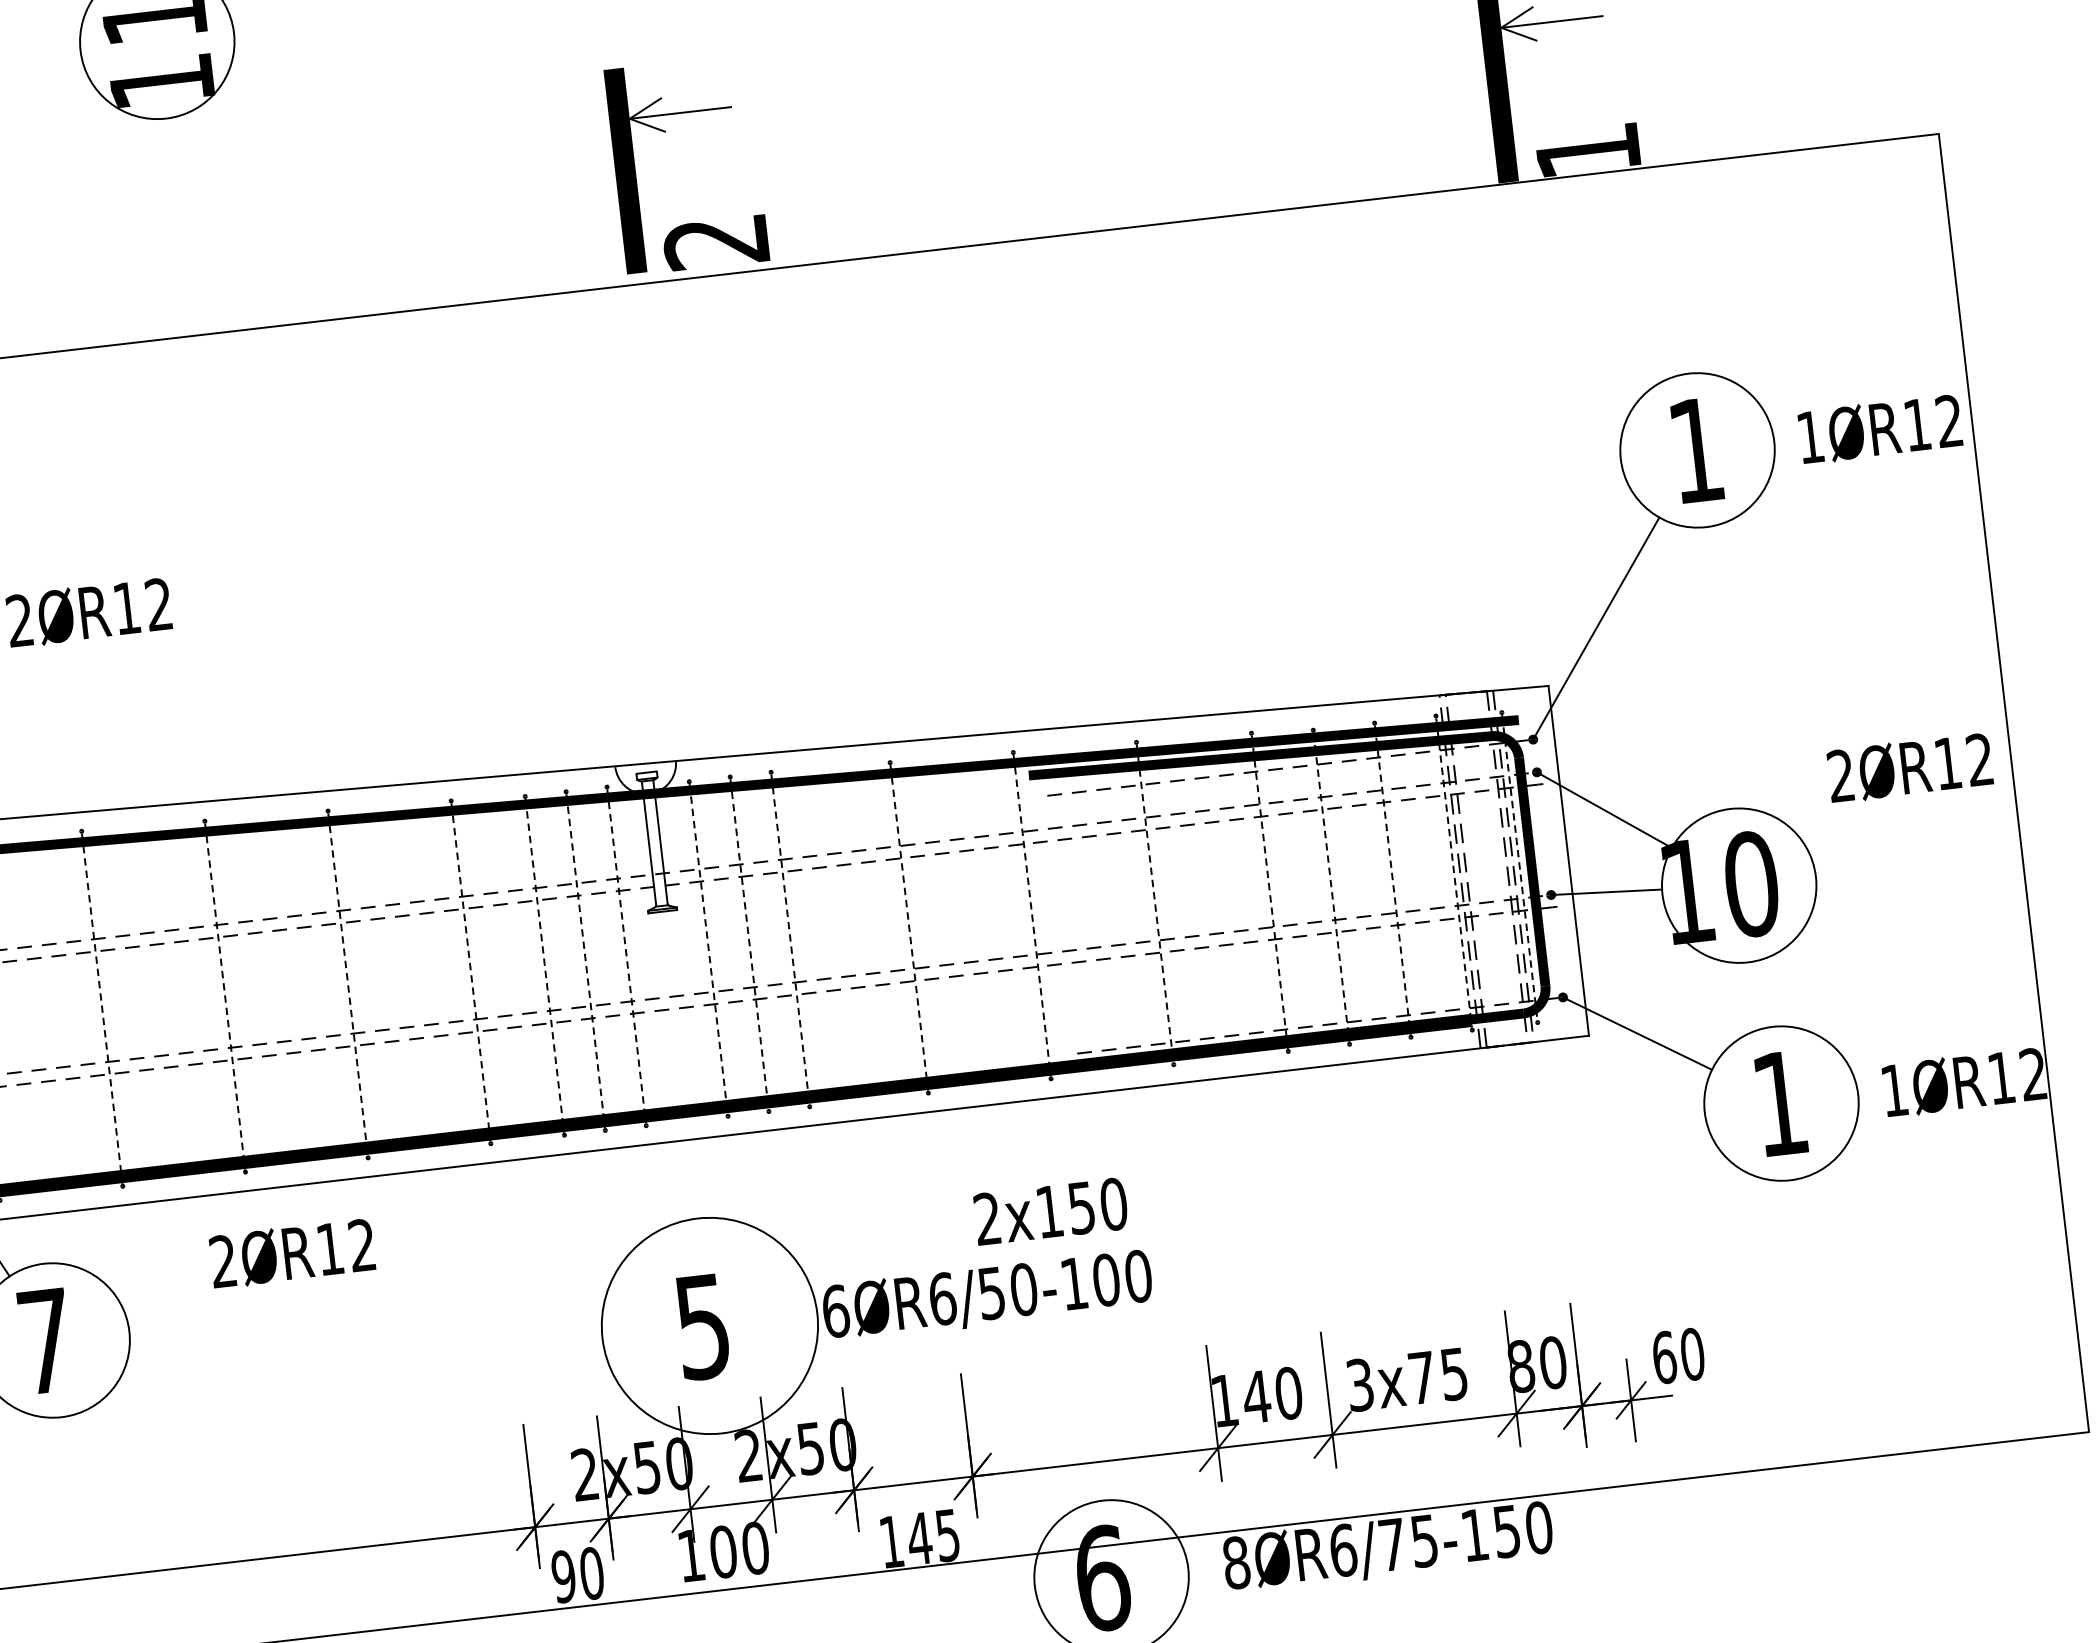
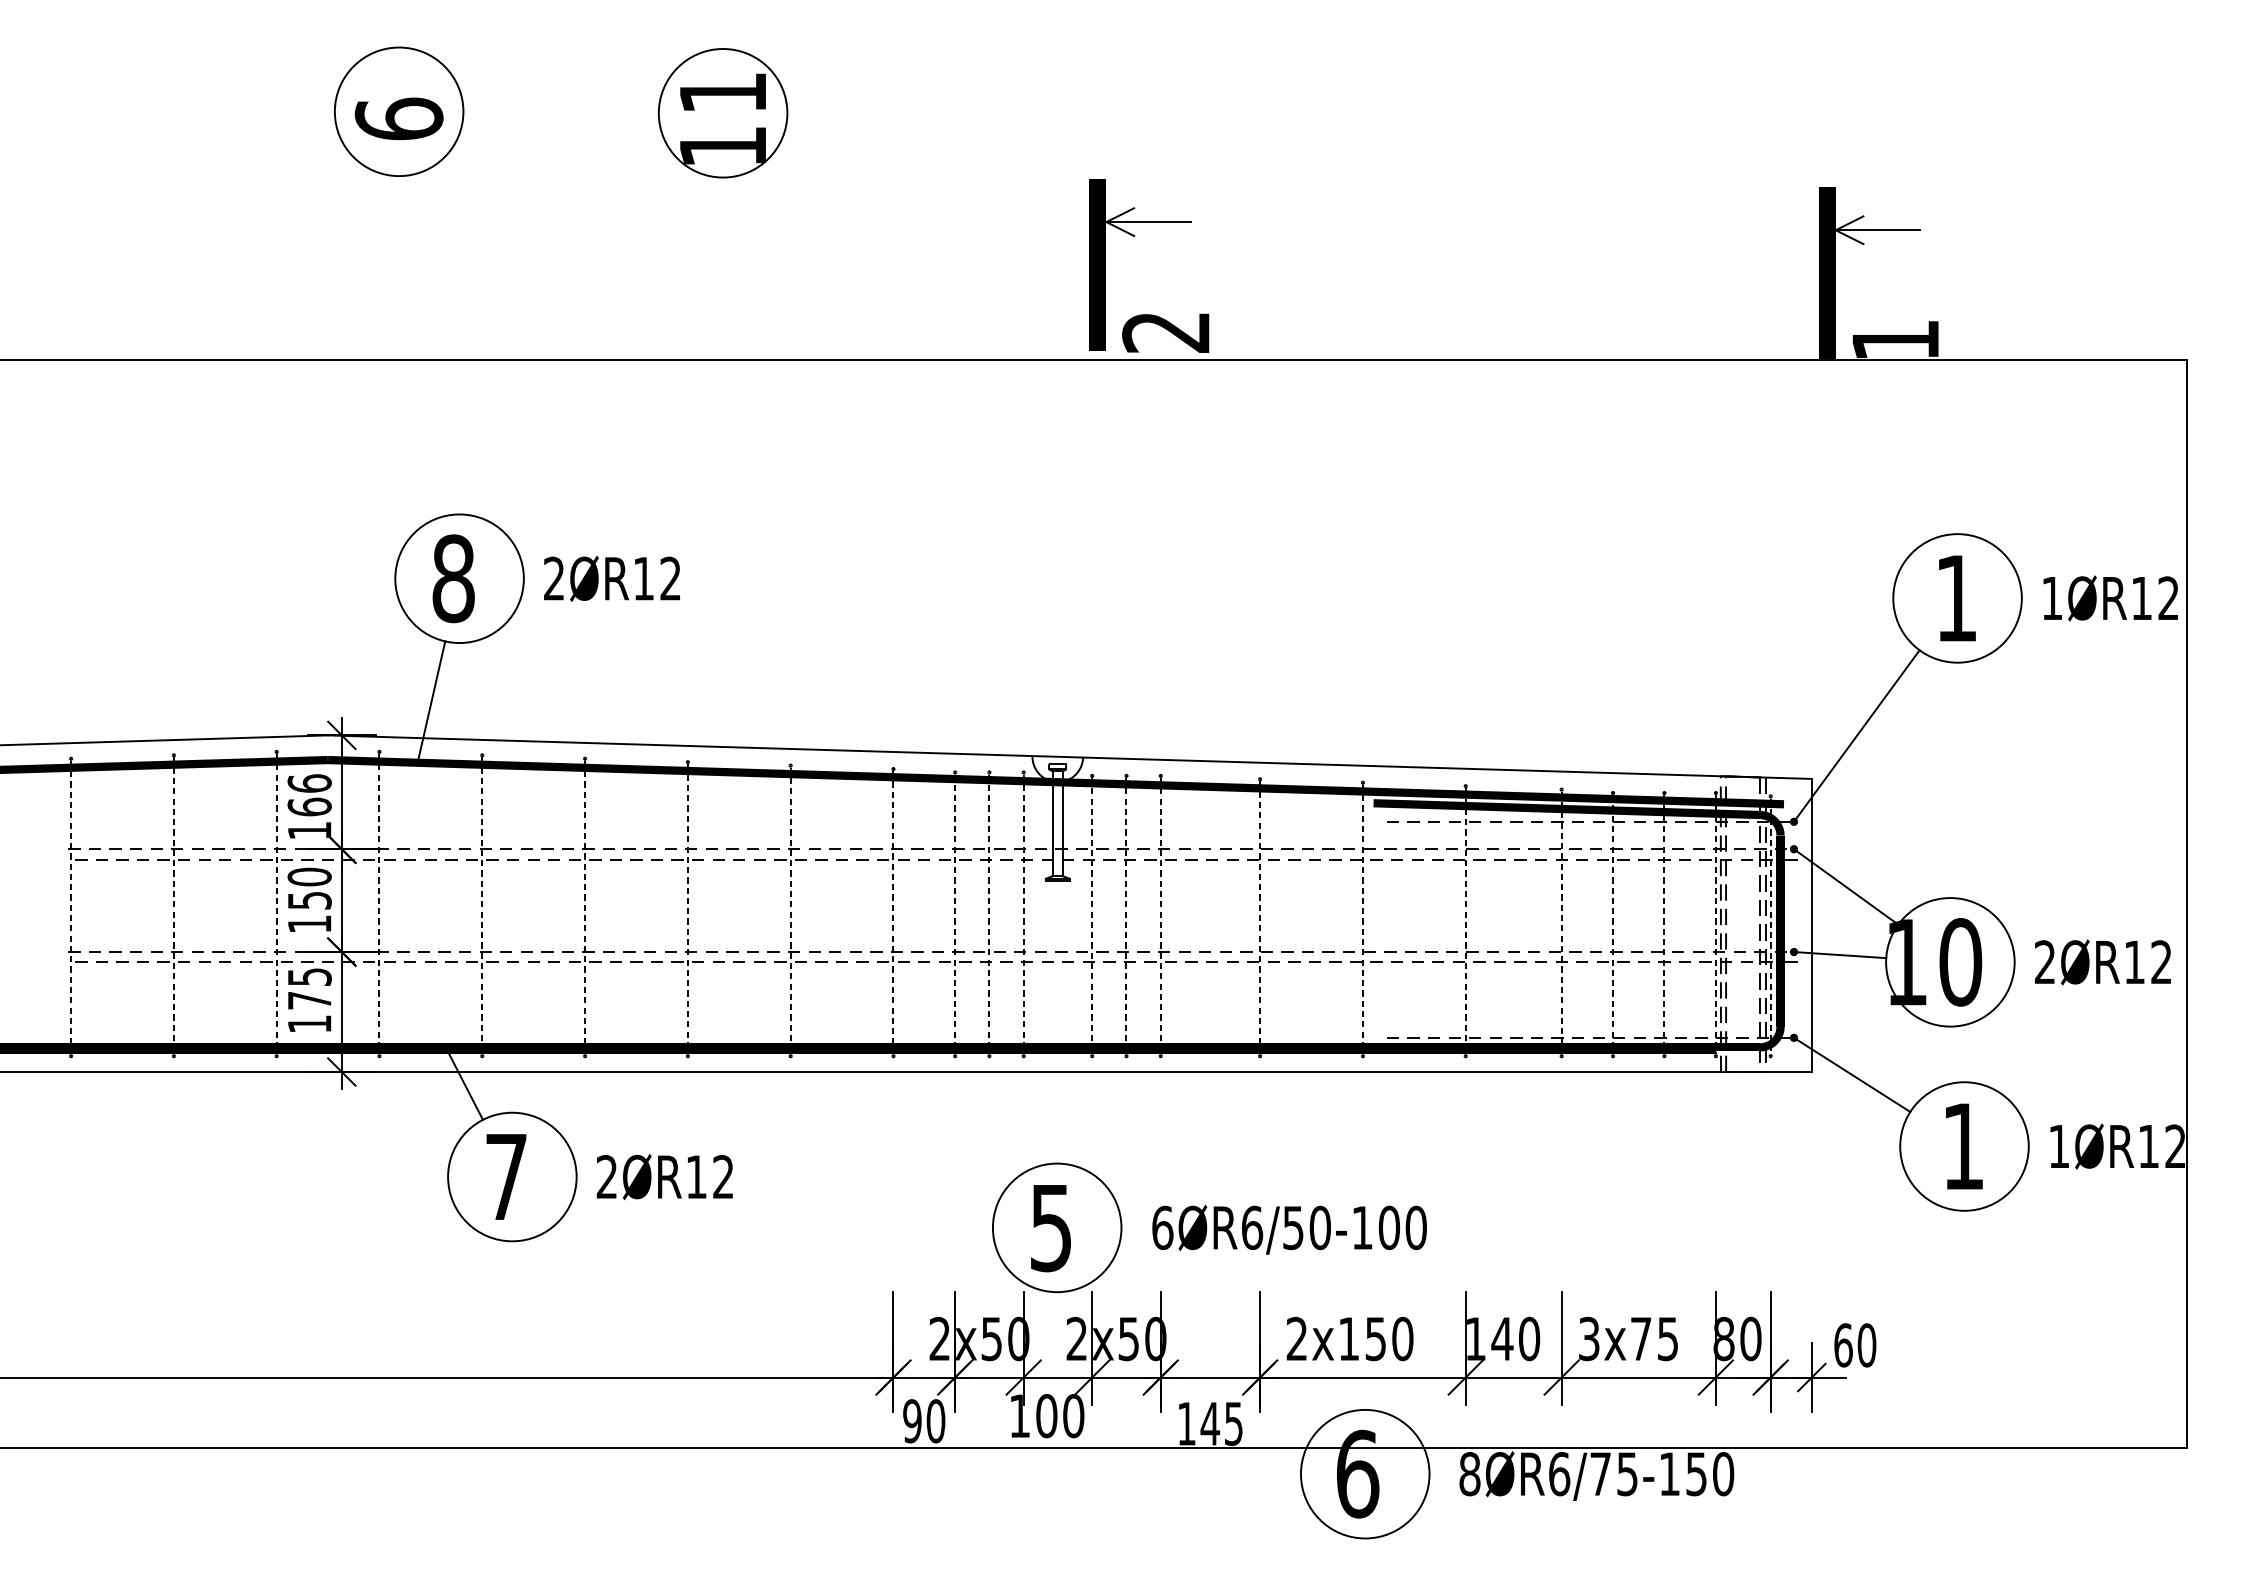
text: (1909, 768) -> (2102, 962), moved
text: (1050, 1211) -> (1349, 1338), moved
text: (291, 1254) -> (664, 1177), moved
circle: (709, 1325) -> (1056, 1227), size x0.71

